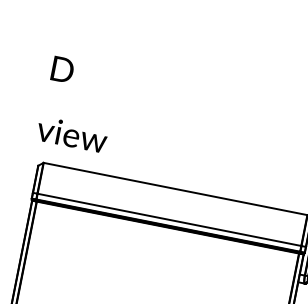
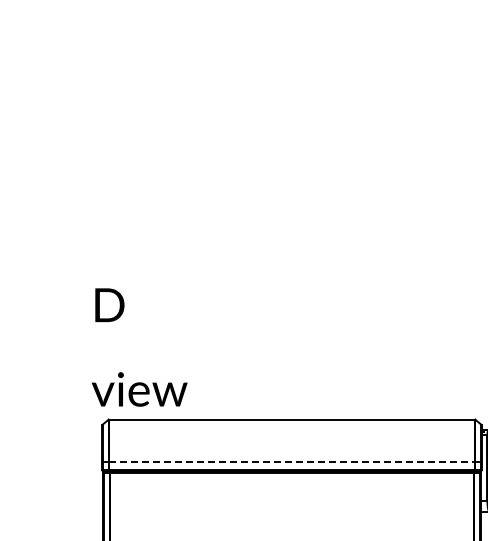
text: (78, 104) -> (139, 347), moved
line: (169, 219) -> (291, 462), solid -> dashed

